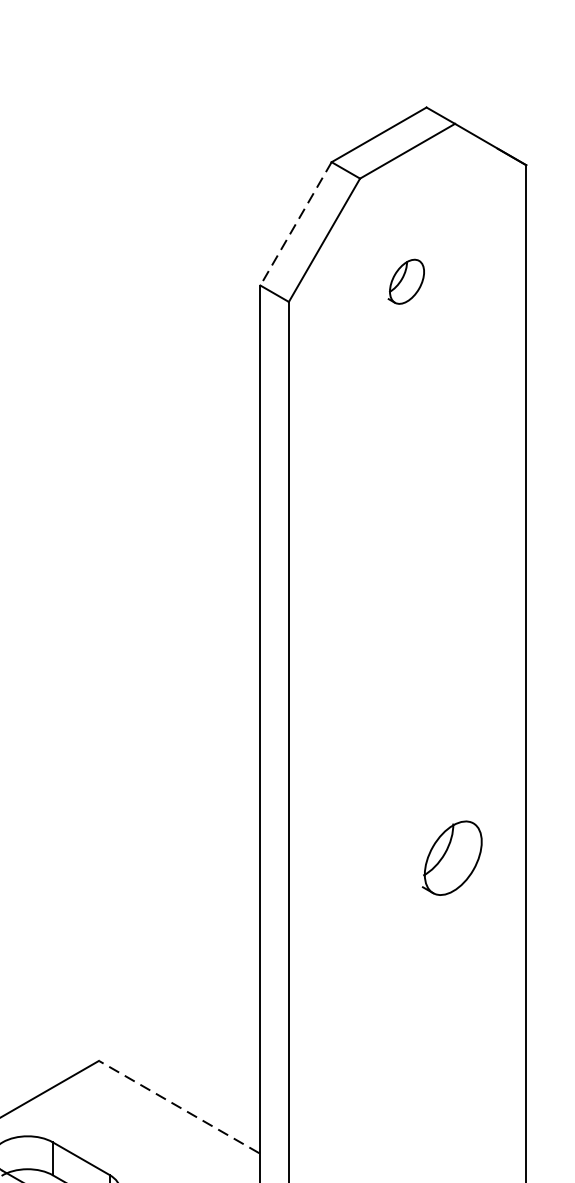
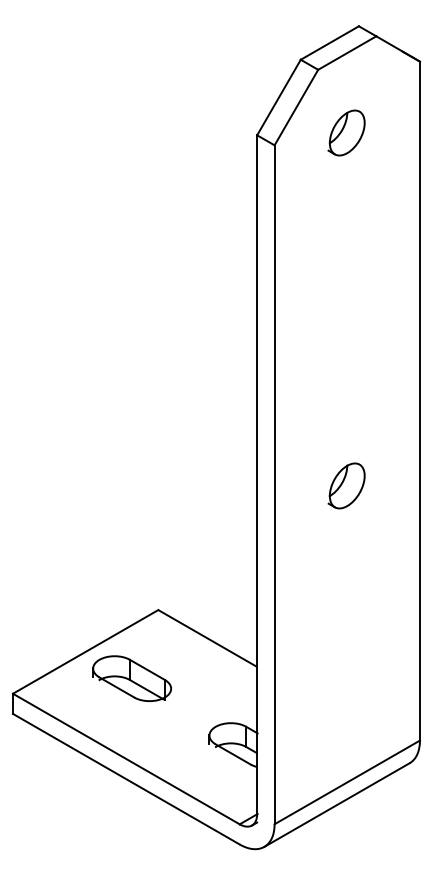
line: (295, 223) -> (278, 97), dashed -> solid
part: (406, 280) -> (346, 132), size x1.67
part: (452, 857) -> (346, 485), moved
line: (179, 1107) -> (207, 638), dashed -> solid

